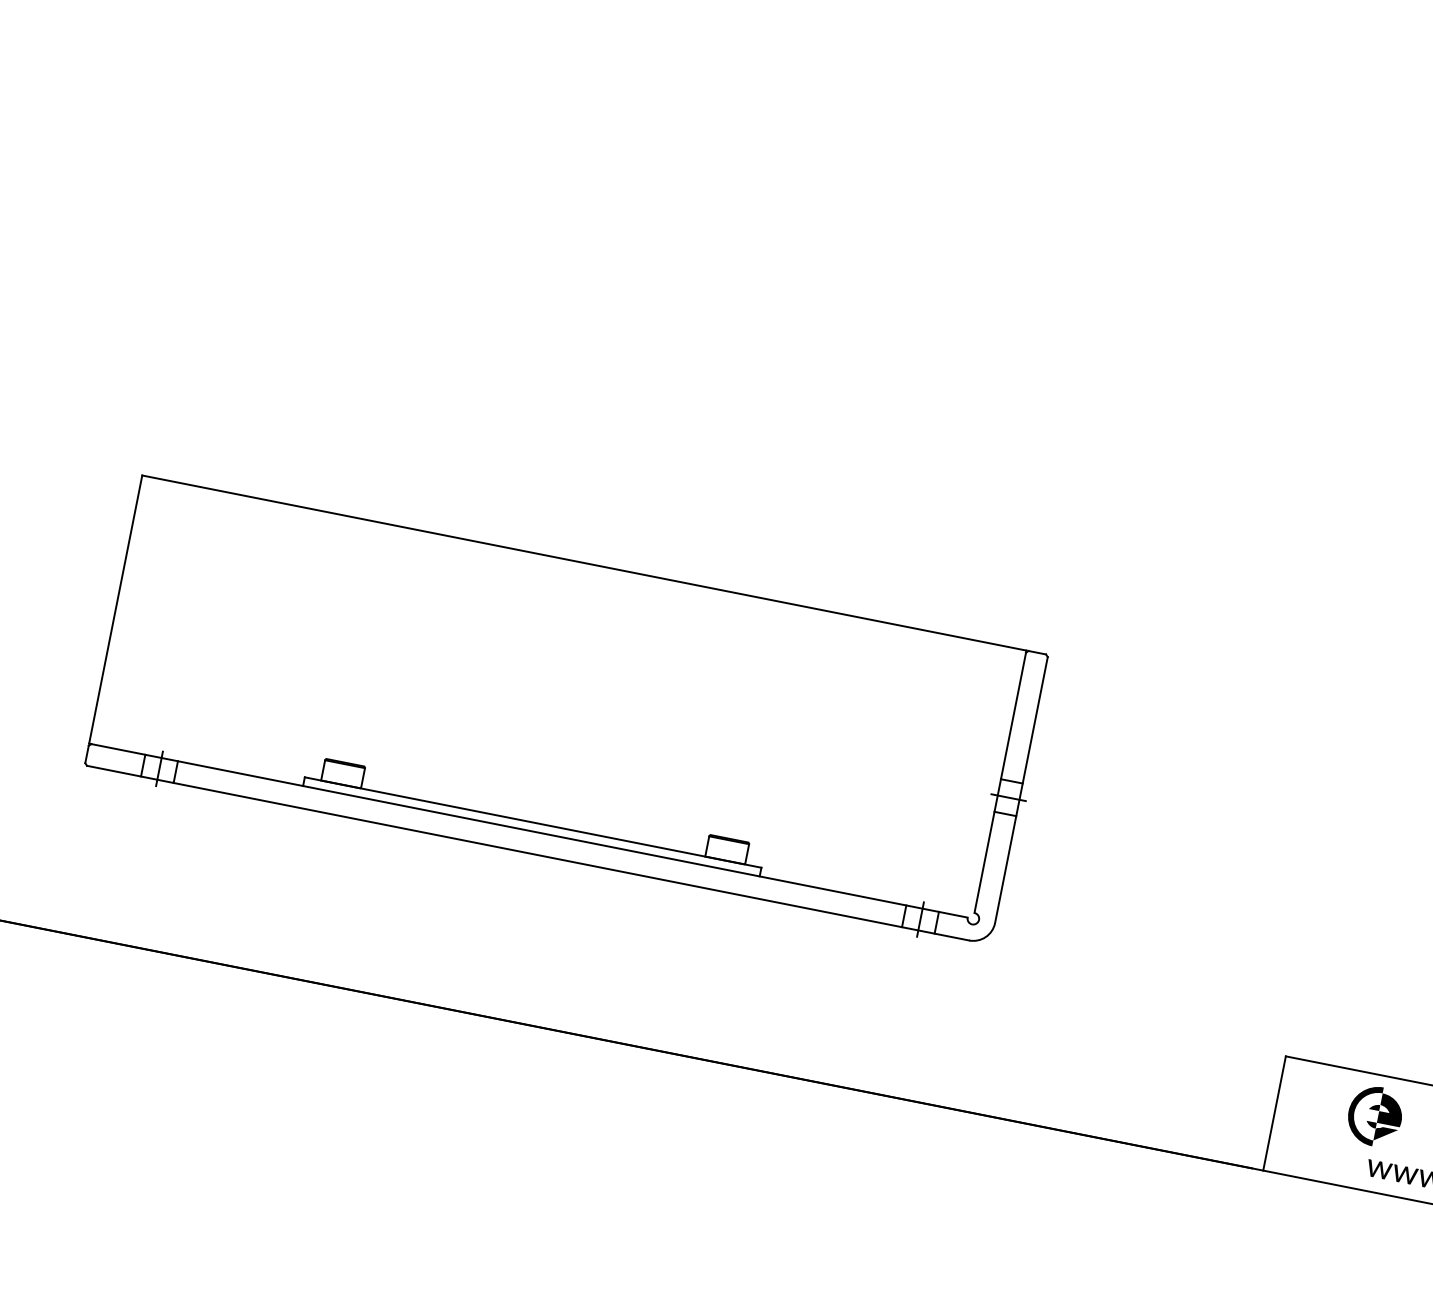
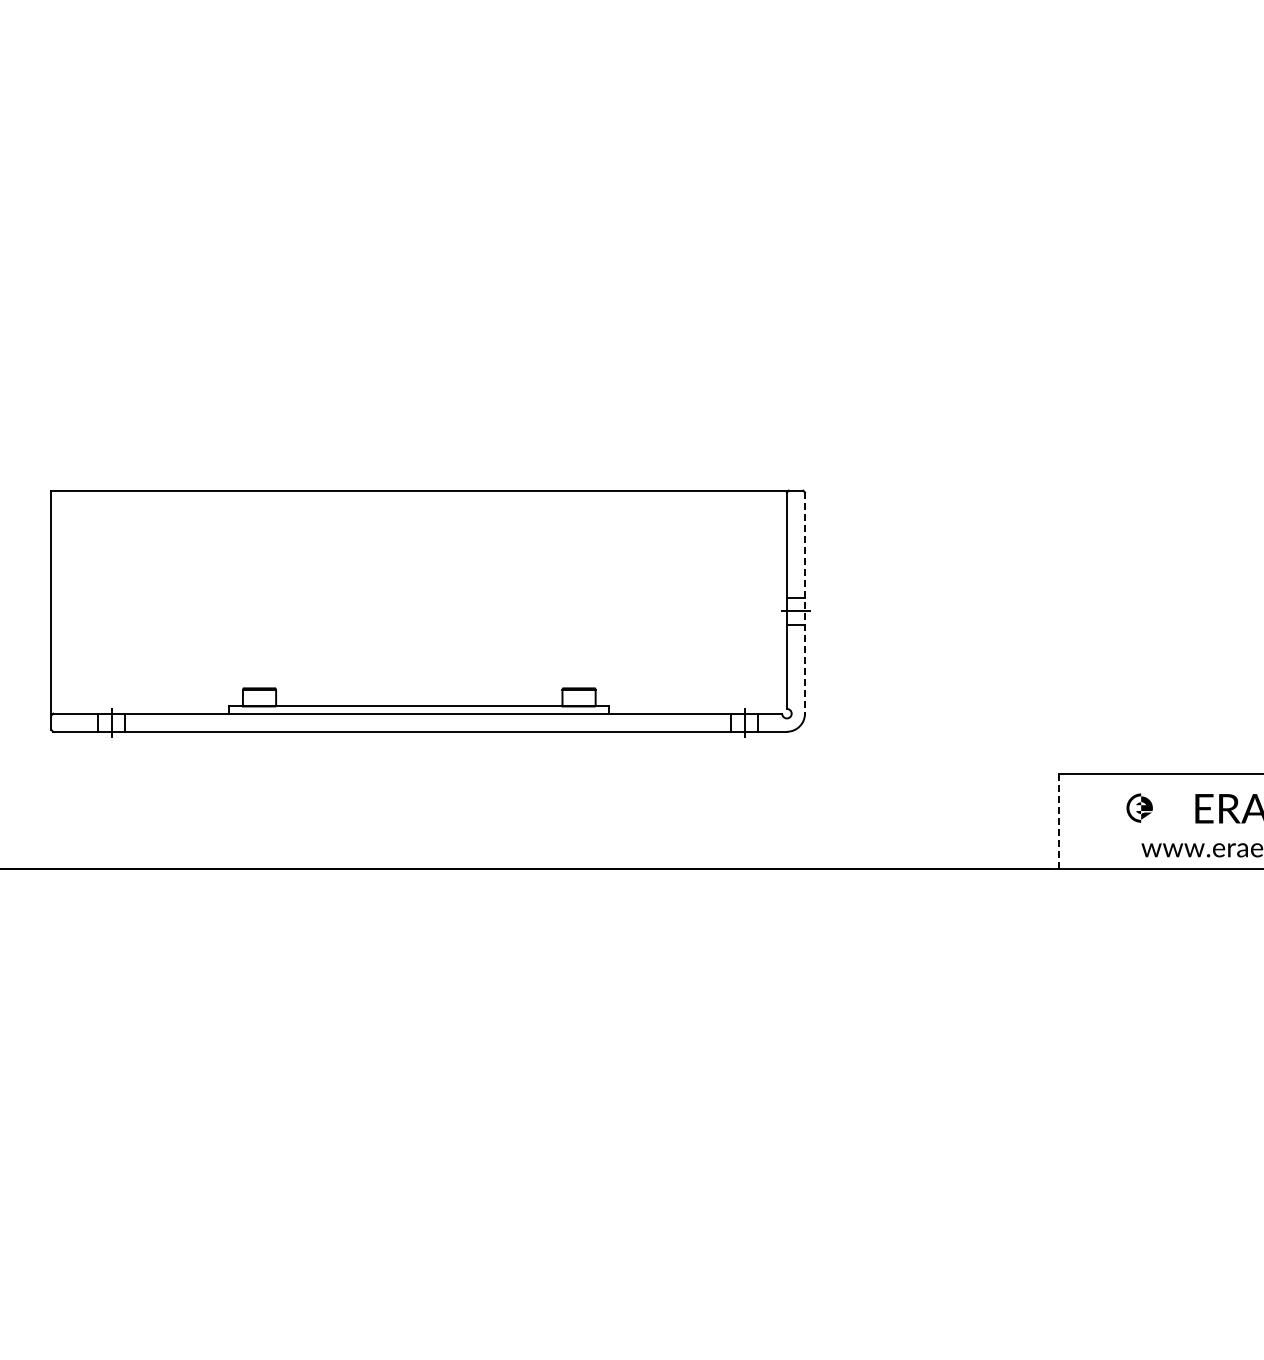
line: (1021, 790) -> (805, 603), solid -> dashed
line: (1274, 1112) -> (1058, 821), solid -> dashed
part: (1374, 1115) -> (1139, 807), size x0.6

